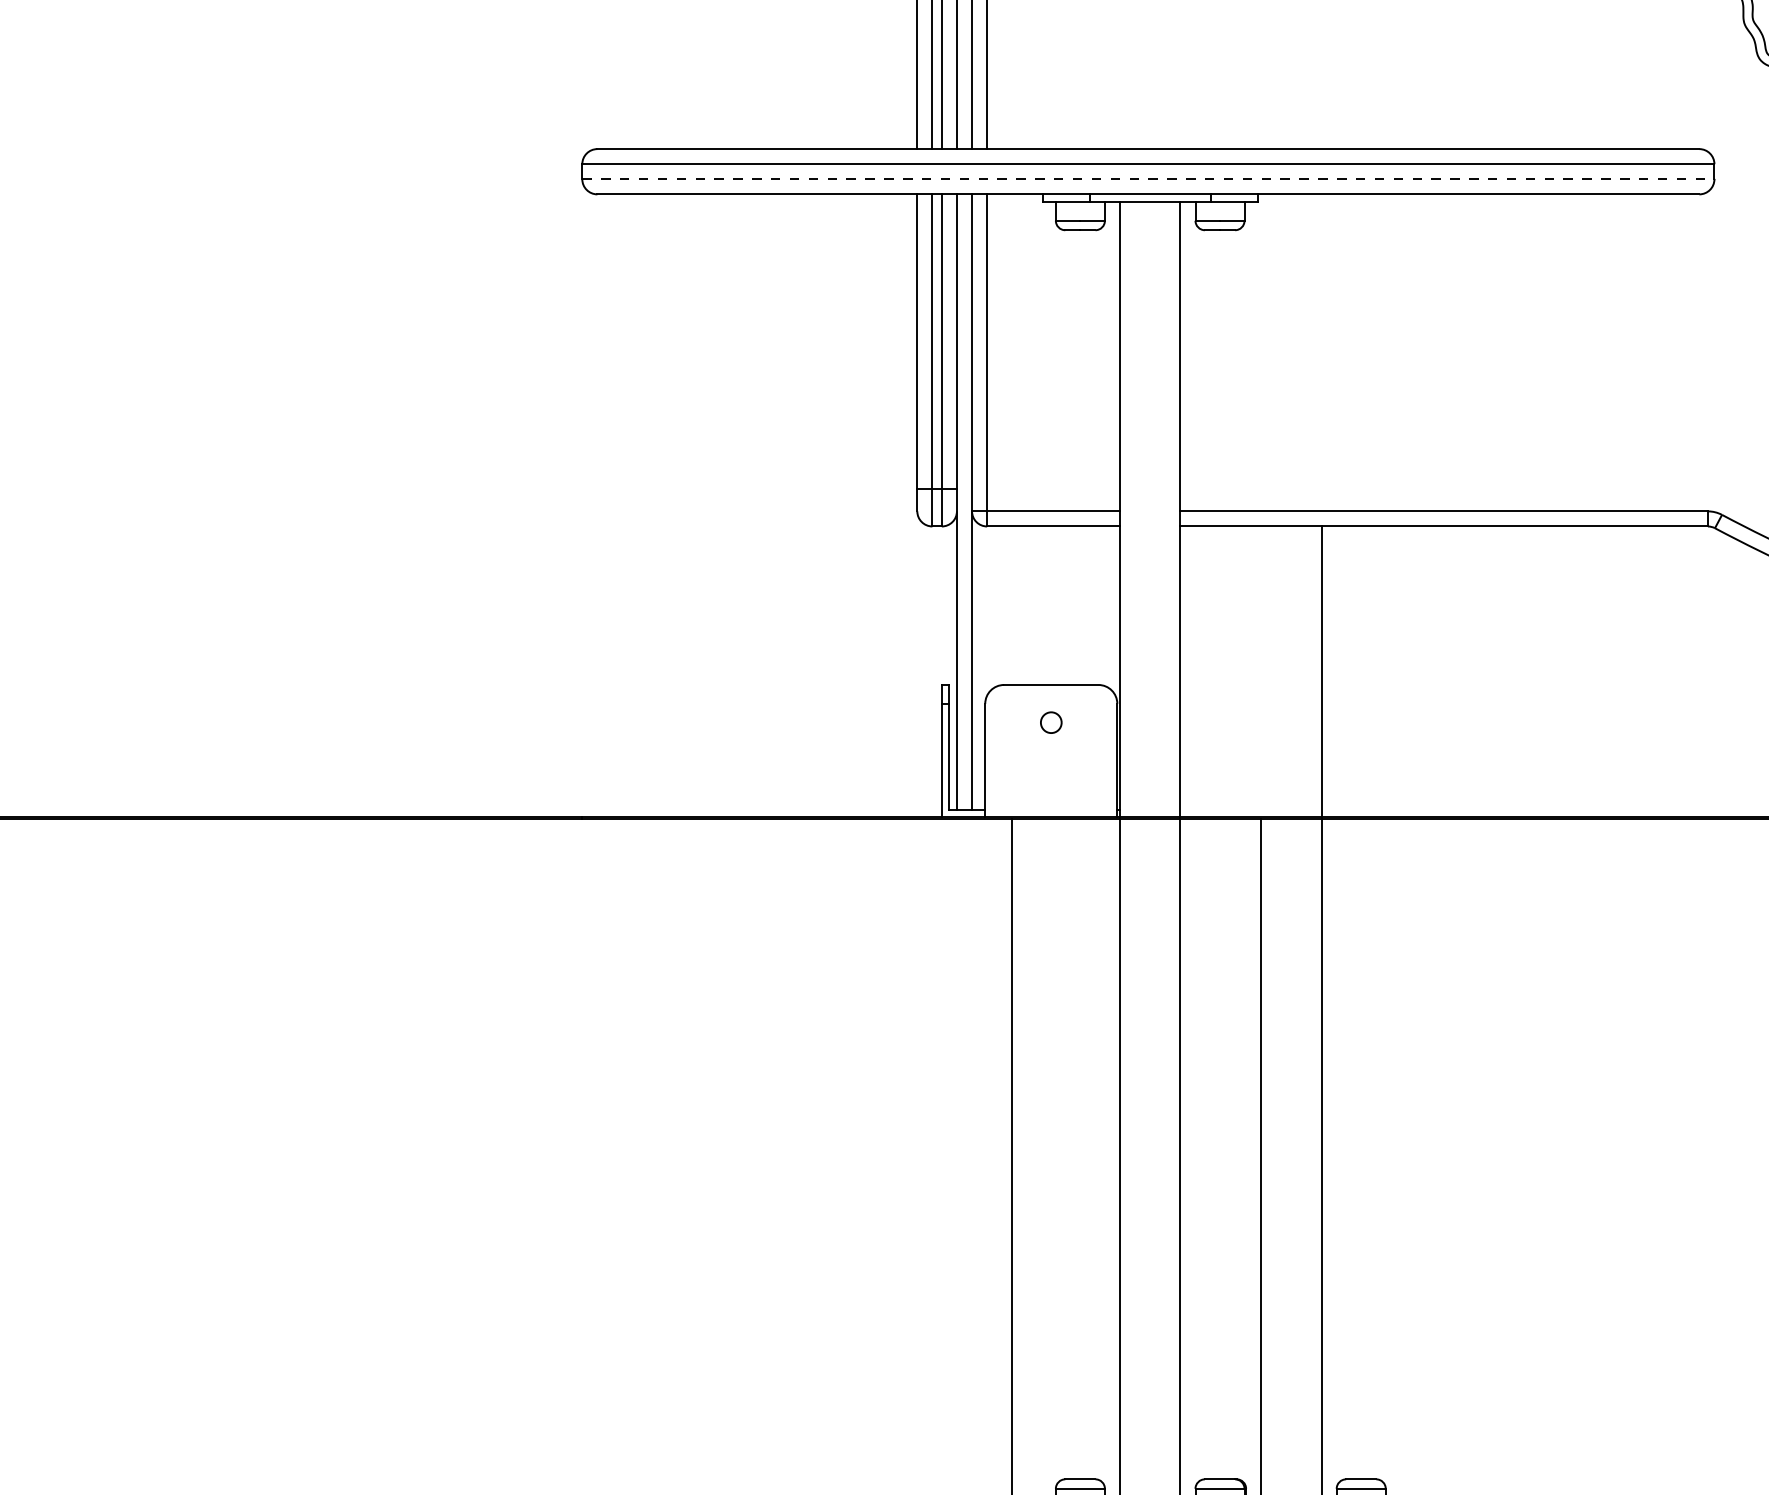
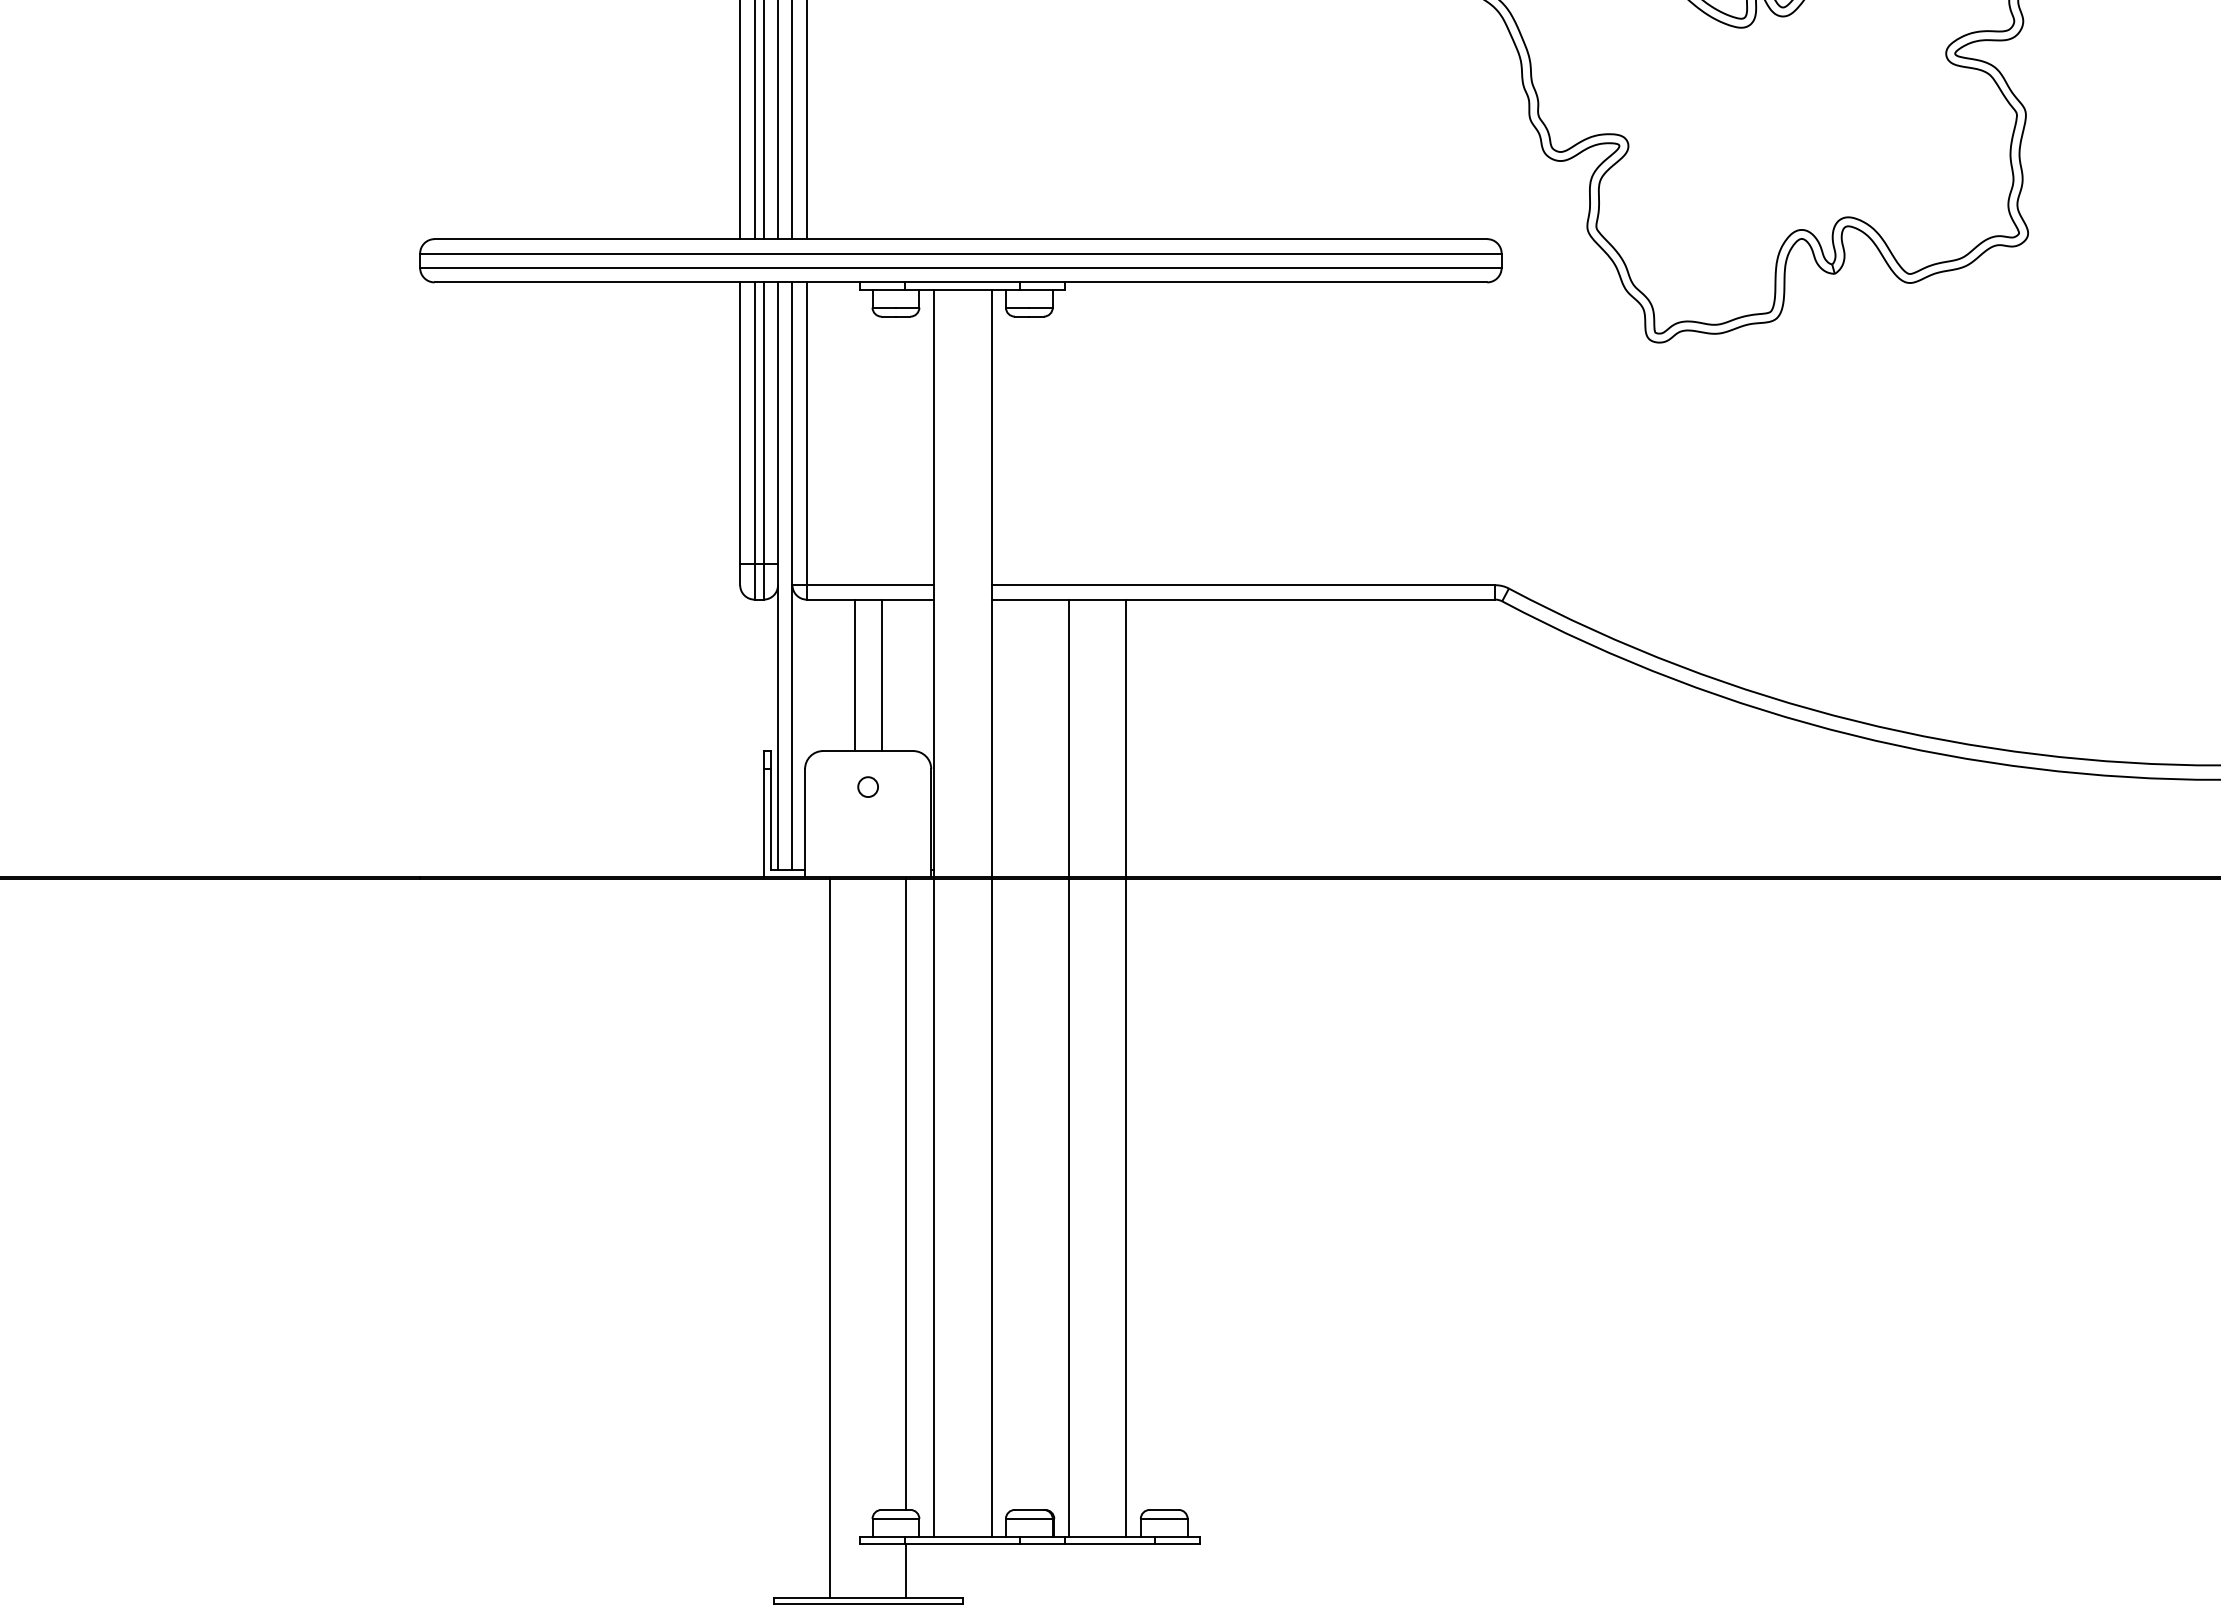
line: (1147, 178) -> (960, 267), dashed -> solid
line: (1036, 605) -> (854, 675), added
line: (1065, 605) -> (881, 675), added
line: (1261, 671) -> (1068, 738), added
line: (1091, 1149) -> (906, 1194), added

